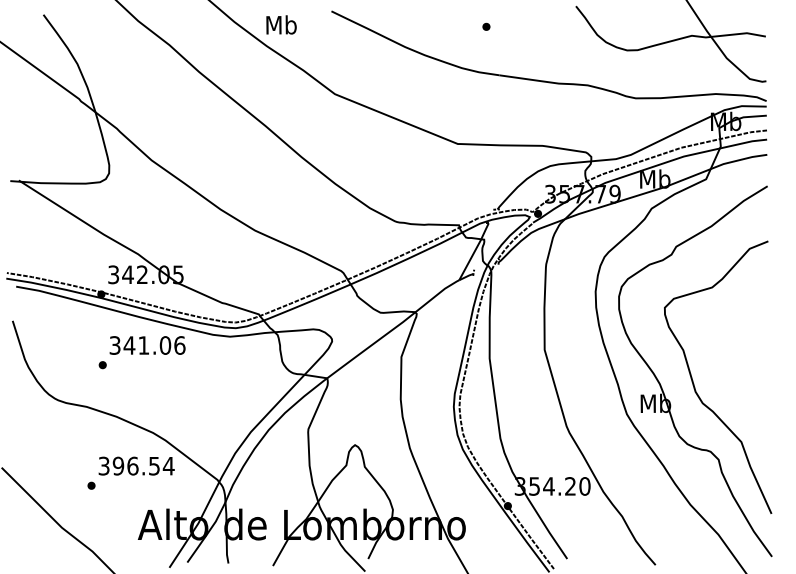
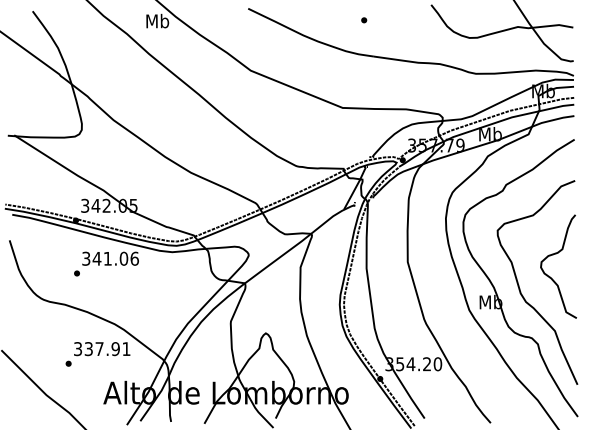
text: (281, 24) -> (157, 20), moved
curve: (740, 340) -> (554, 255), added
text: (143, 465) -> (107, 348), 396.54 -> 337.91

